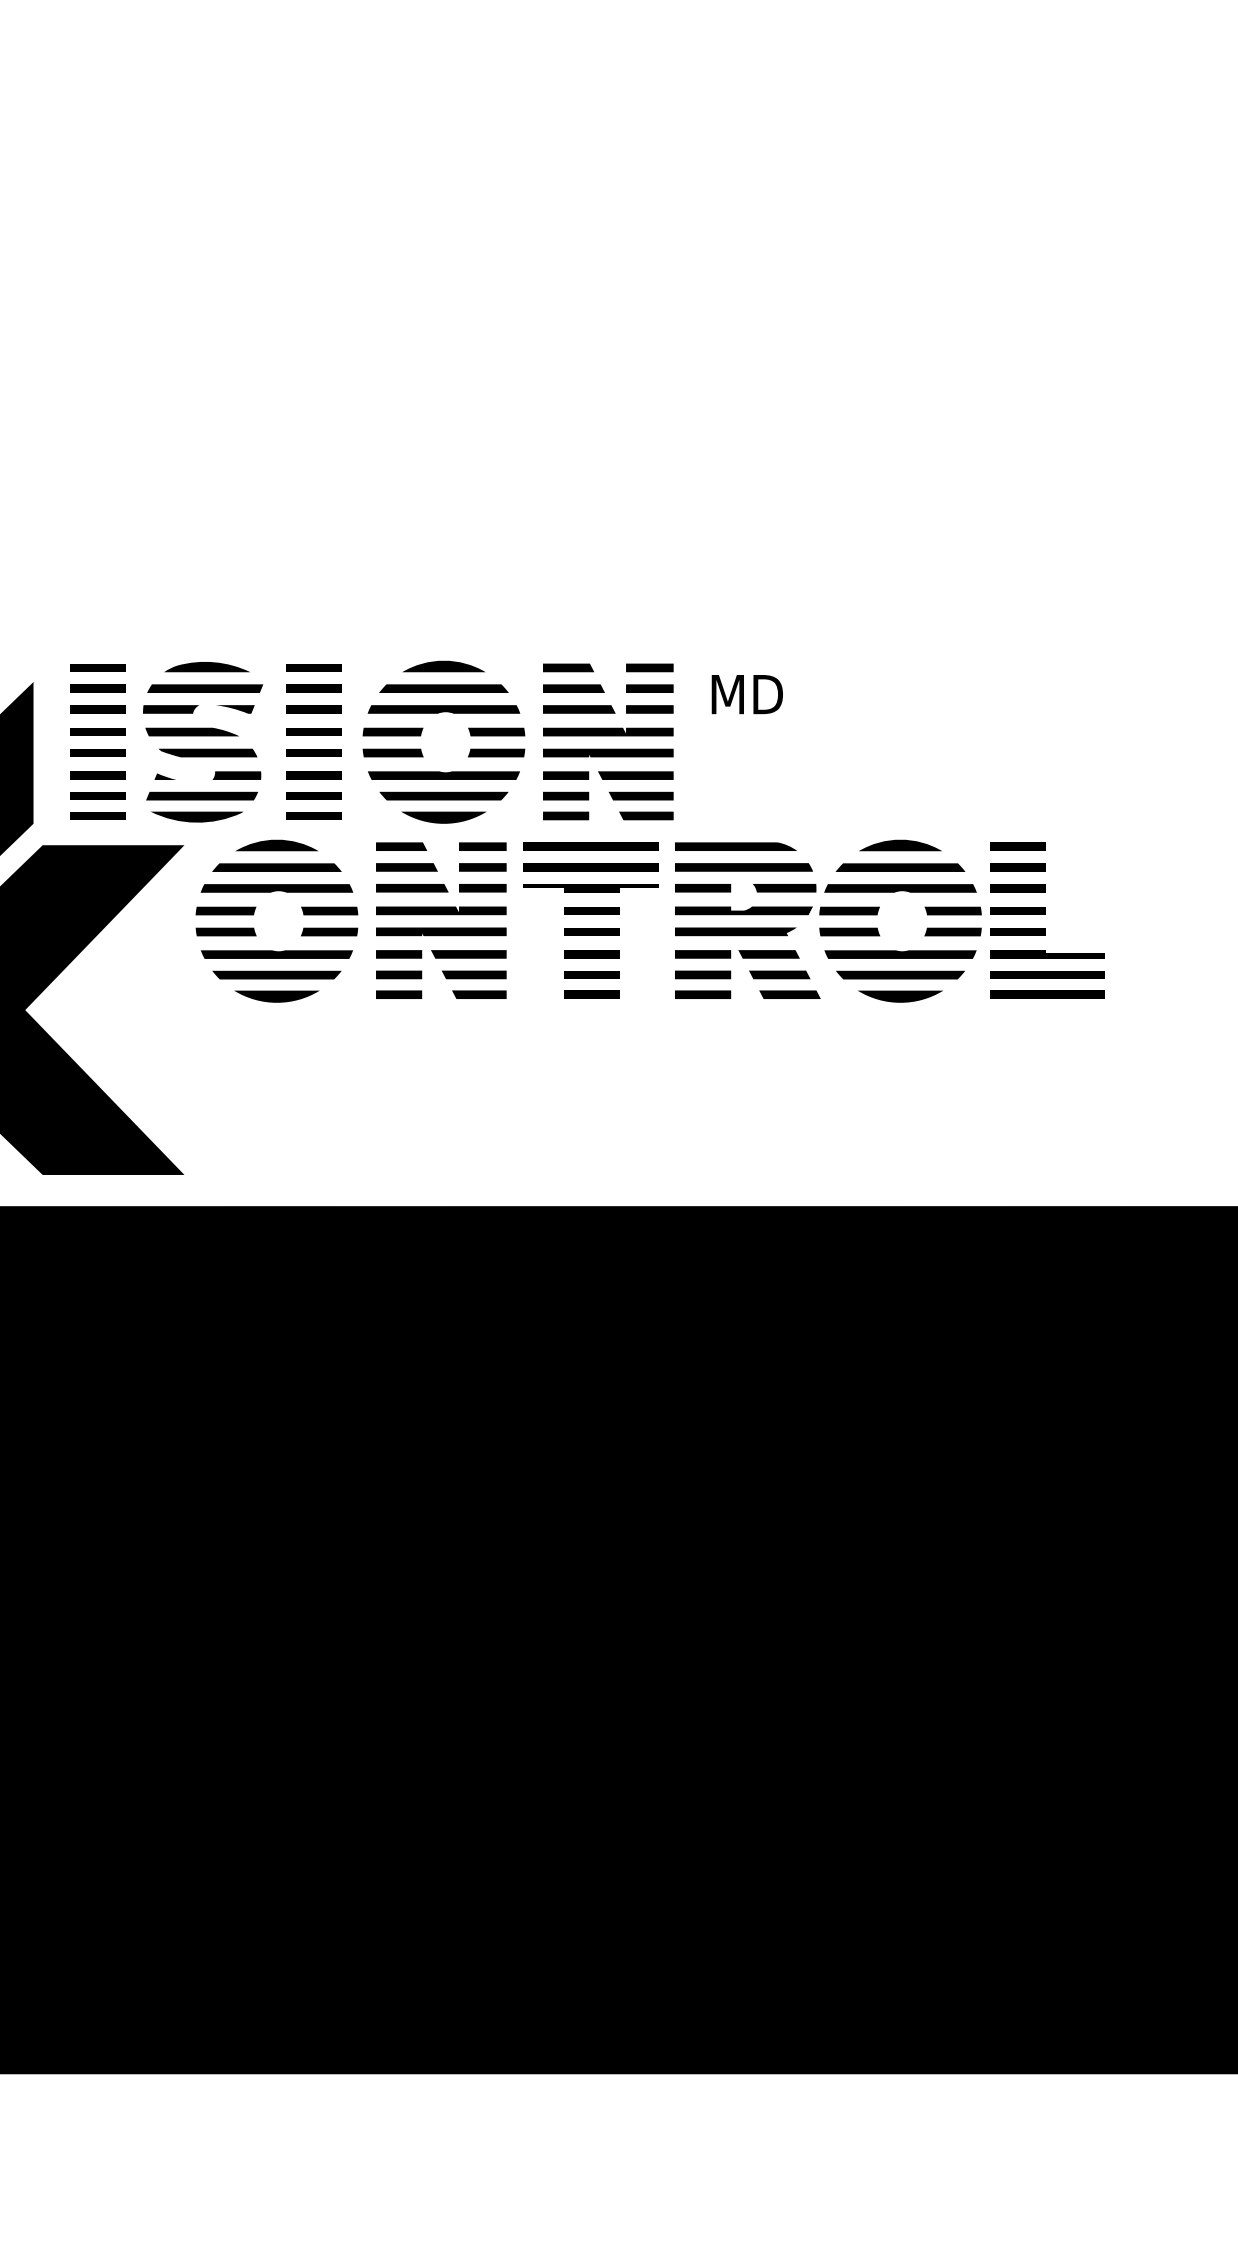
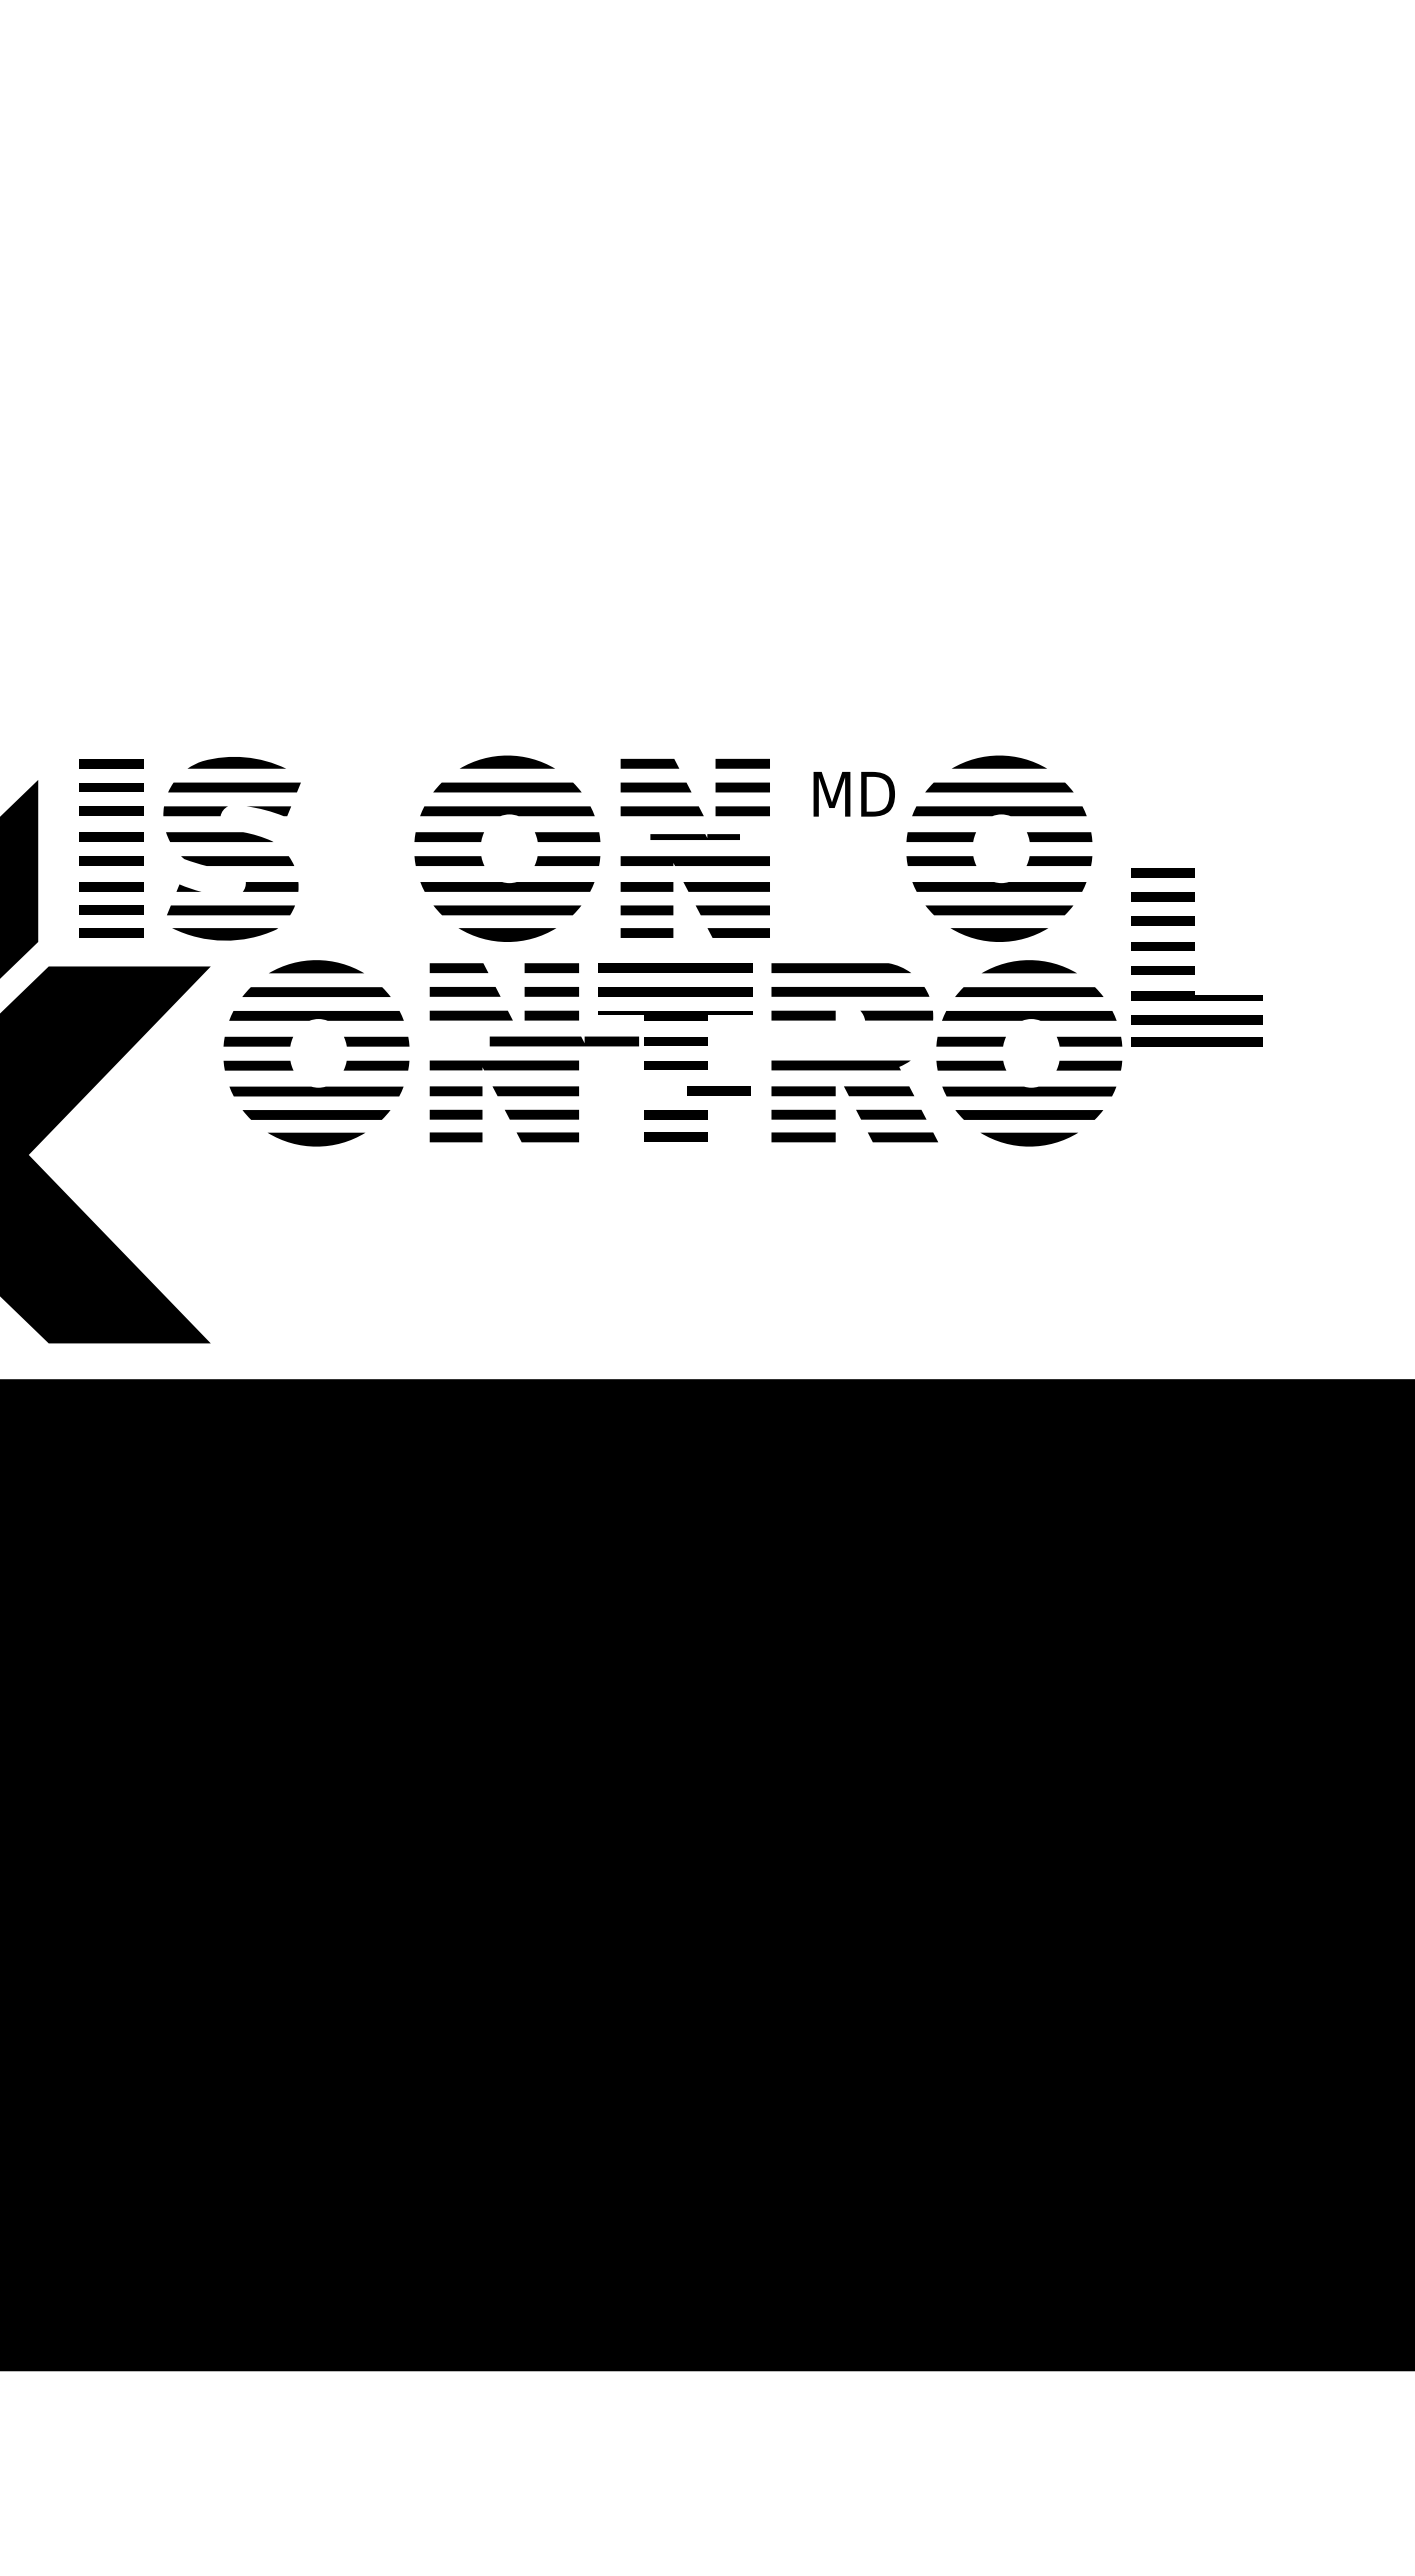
part: (607, 731) -> (694, 836), size x0.6
part: (313, 735) -> (358, 841), removed
part: (851, 735) -> (973, 841), added
part: (440, 910) -> (563, 1041), moved
fill: (744, 910) -> (850, 1041), removed
part: (1045, 914) -> (1194, 950), moved
part: (591, 953) -> (718, 1090), moved

